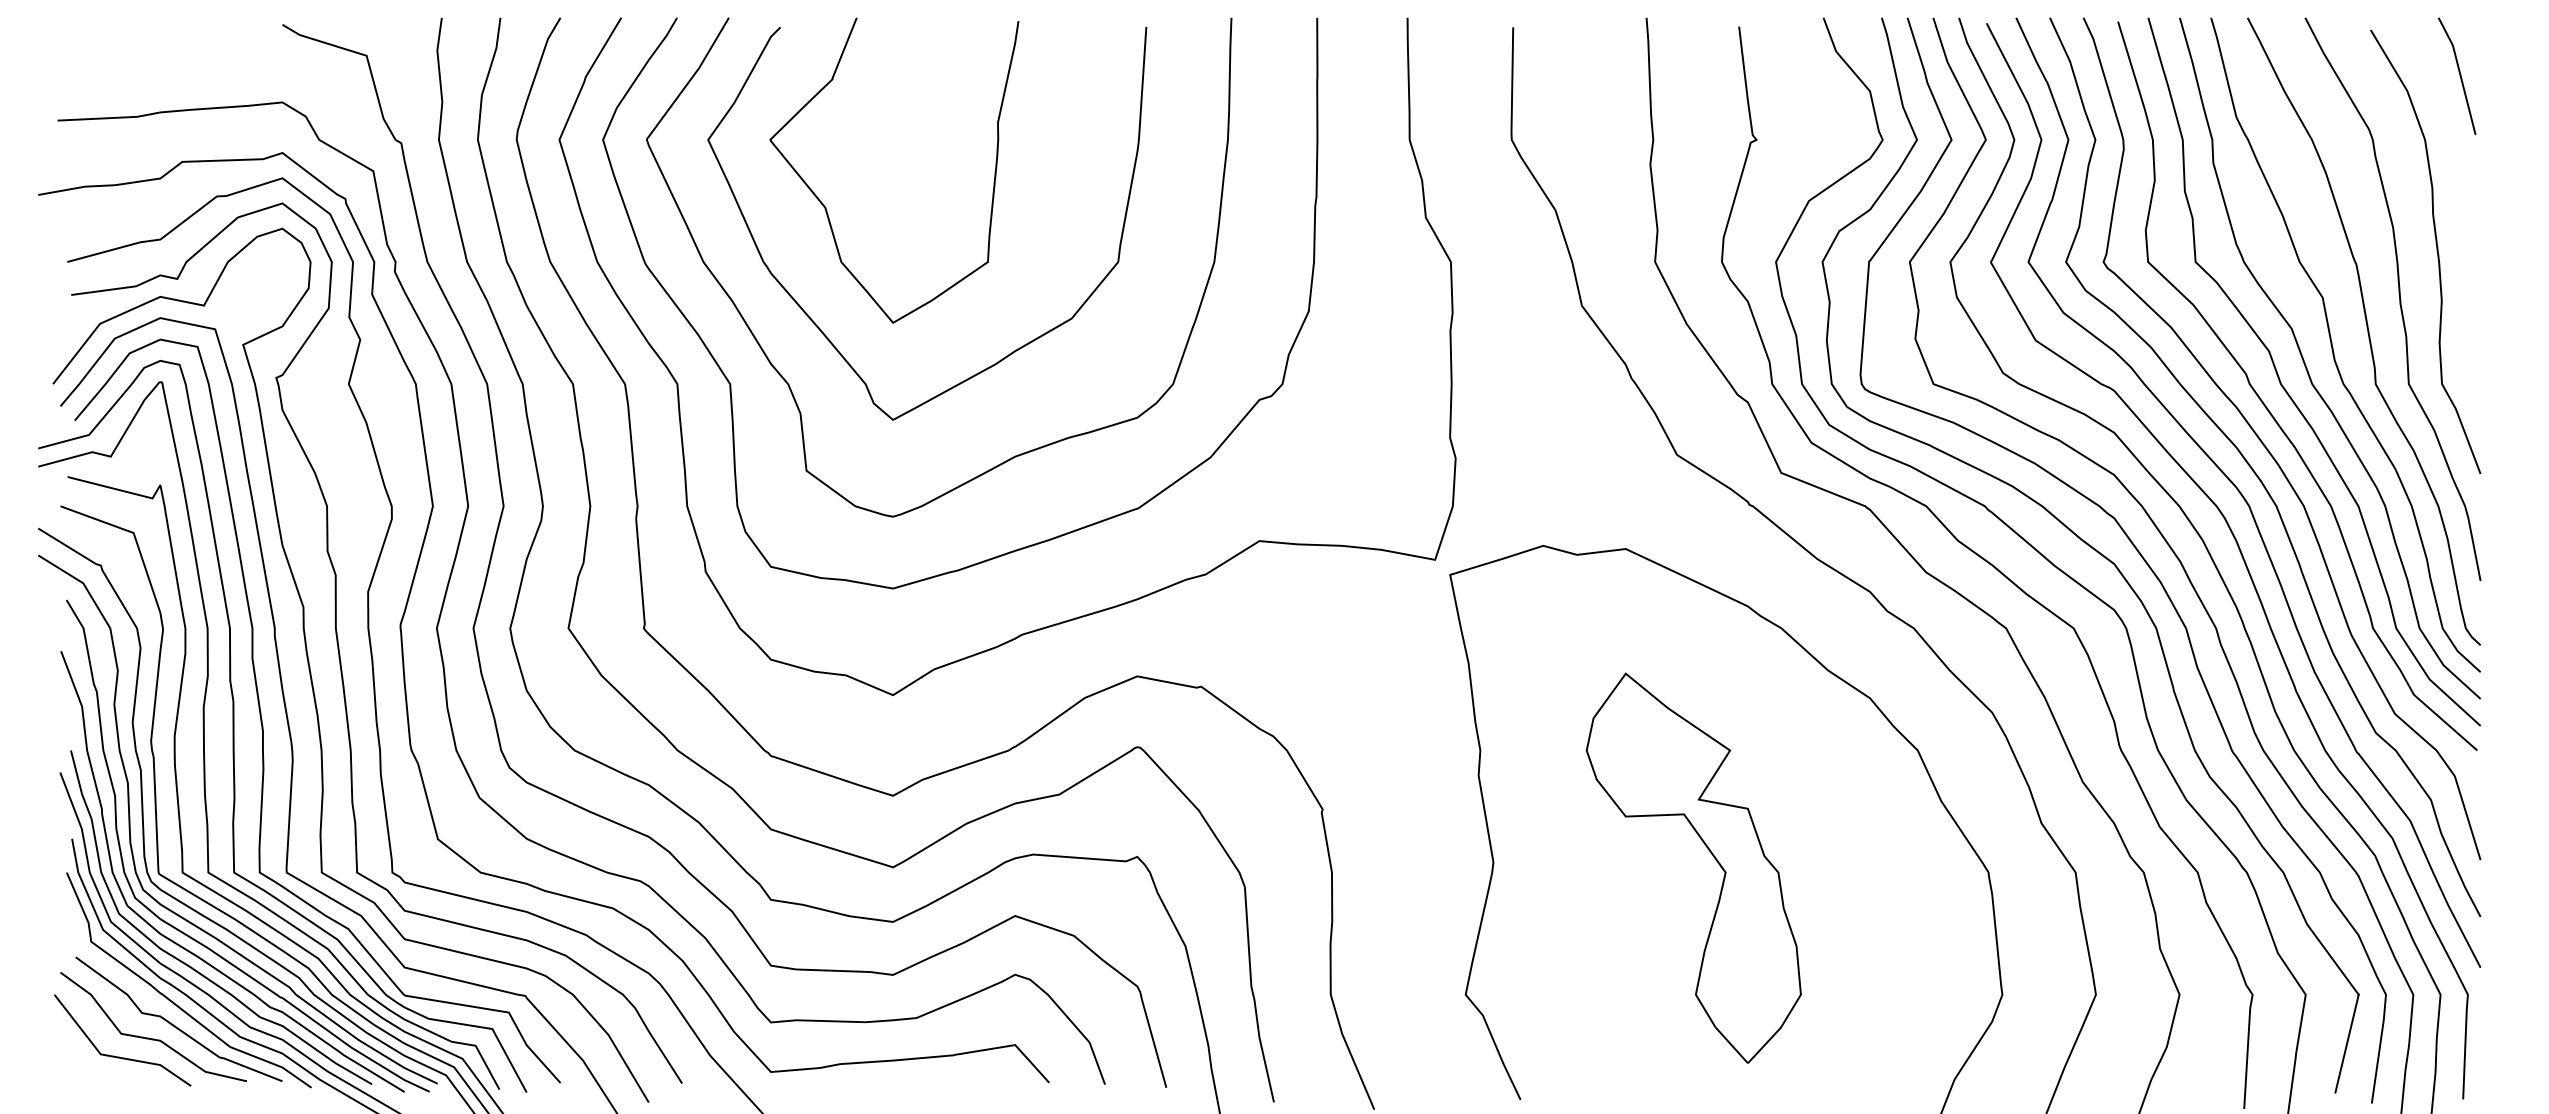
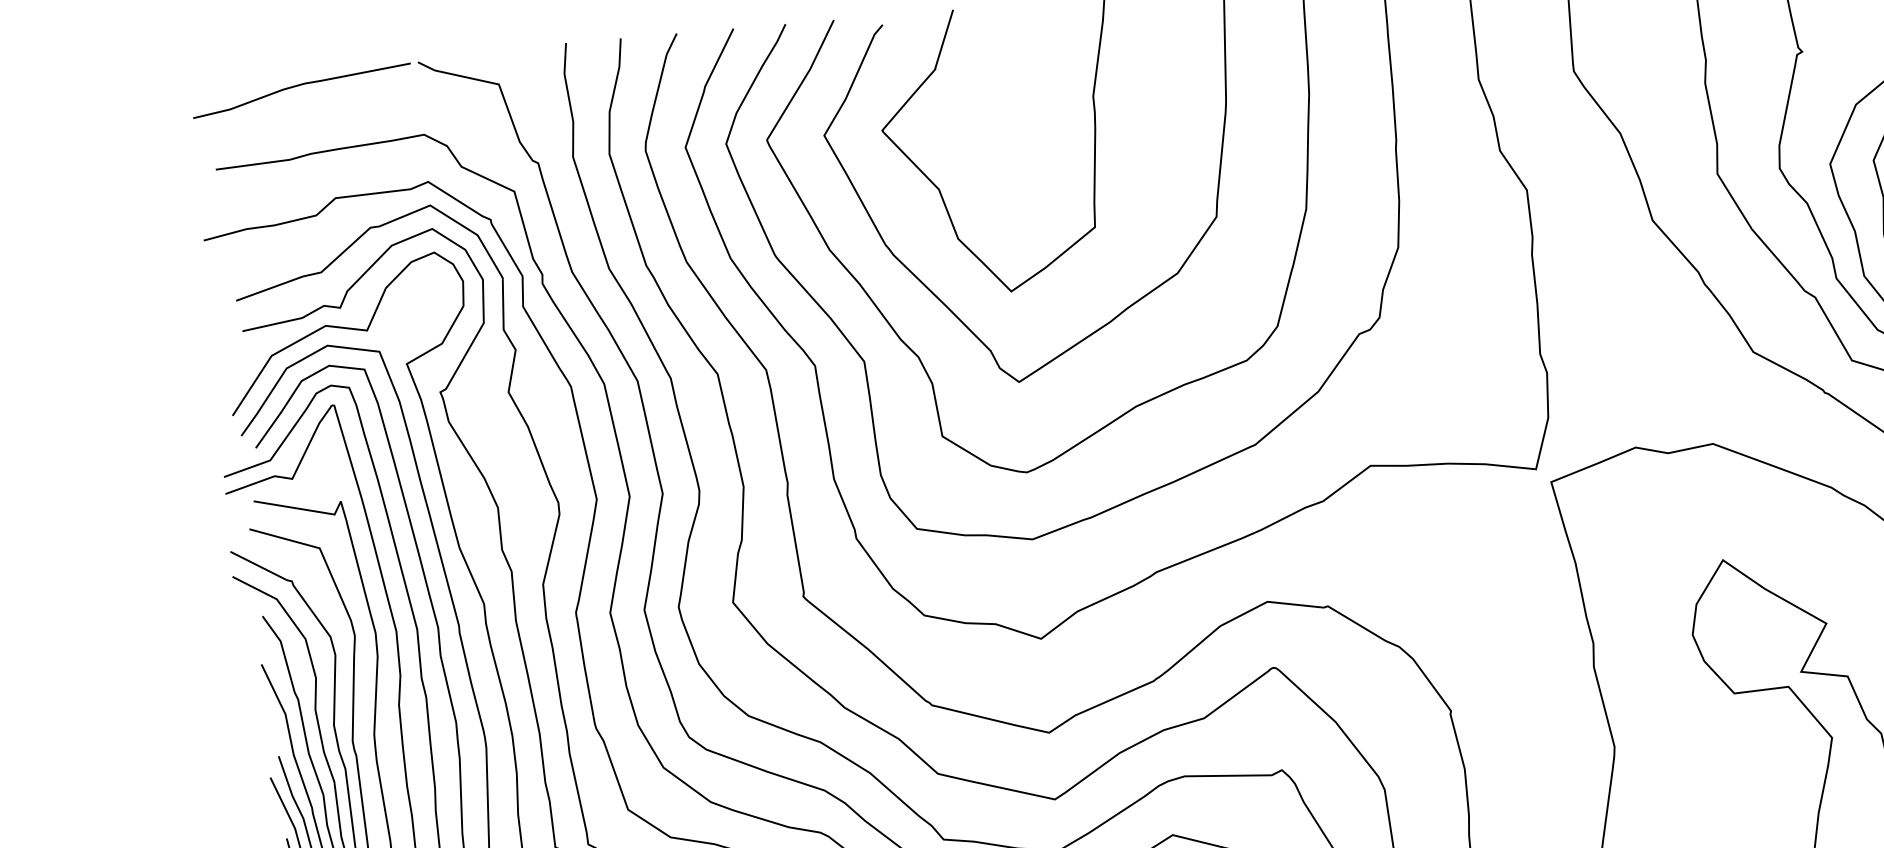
curve: (154, 39) -> (299, 86), added

